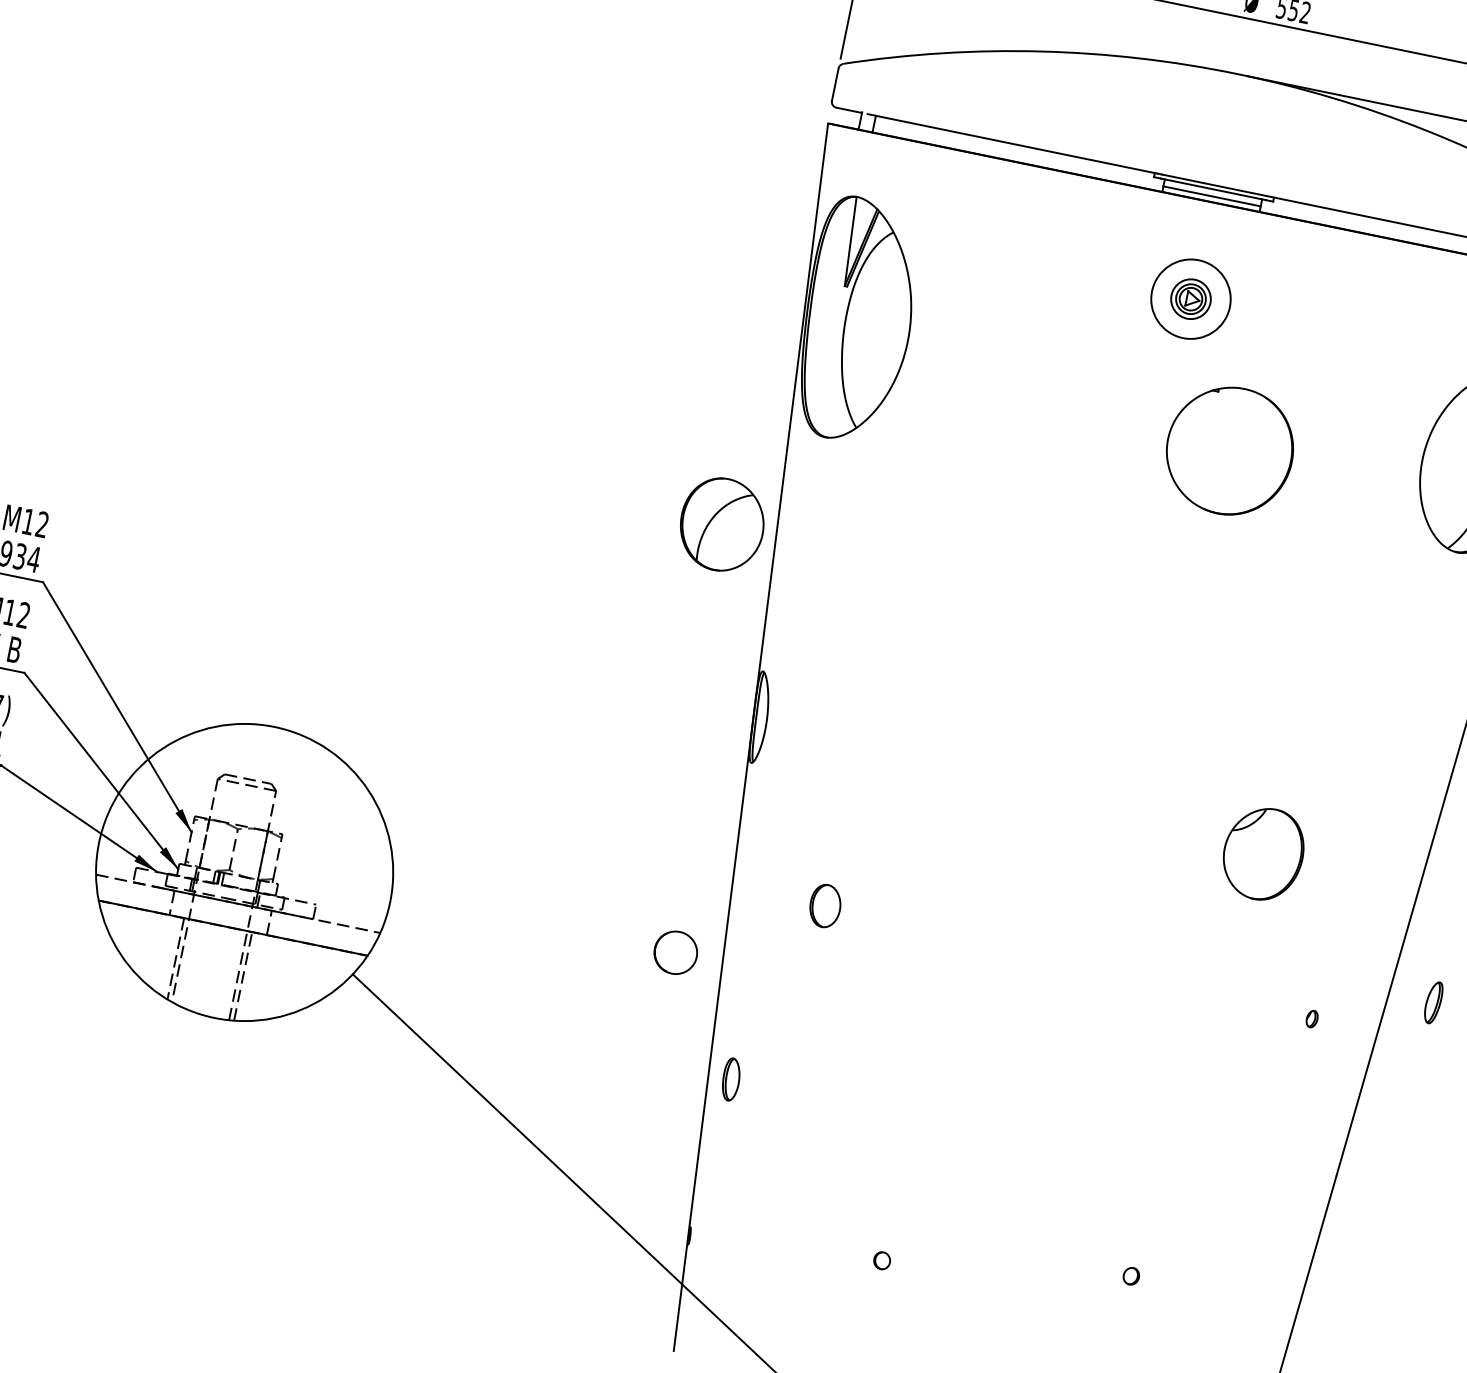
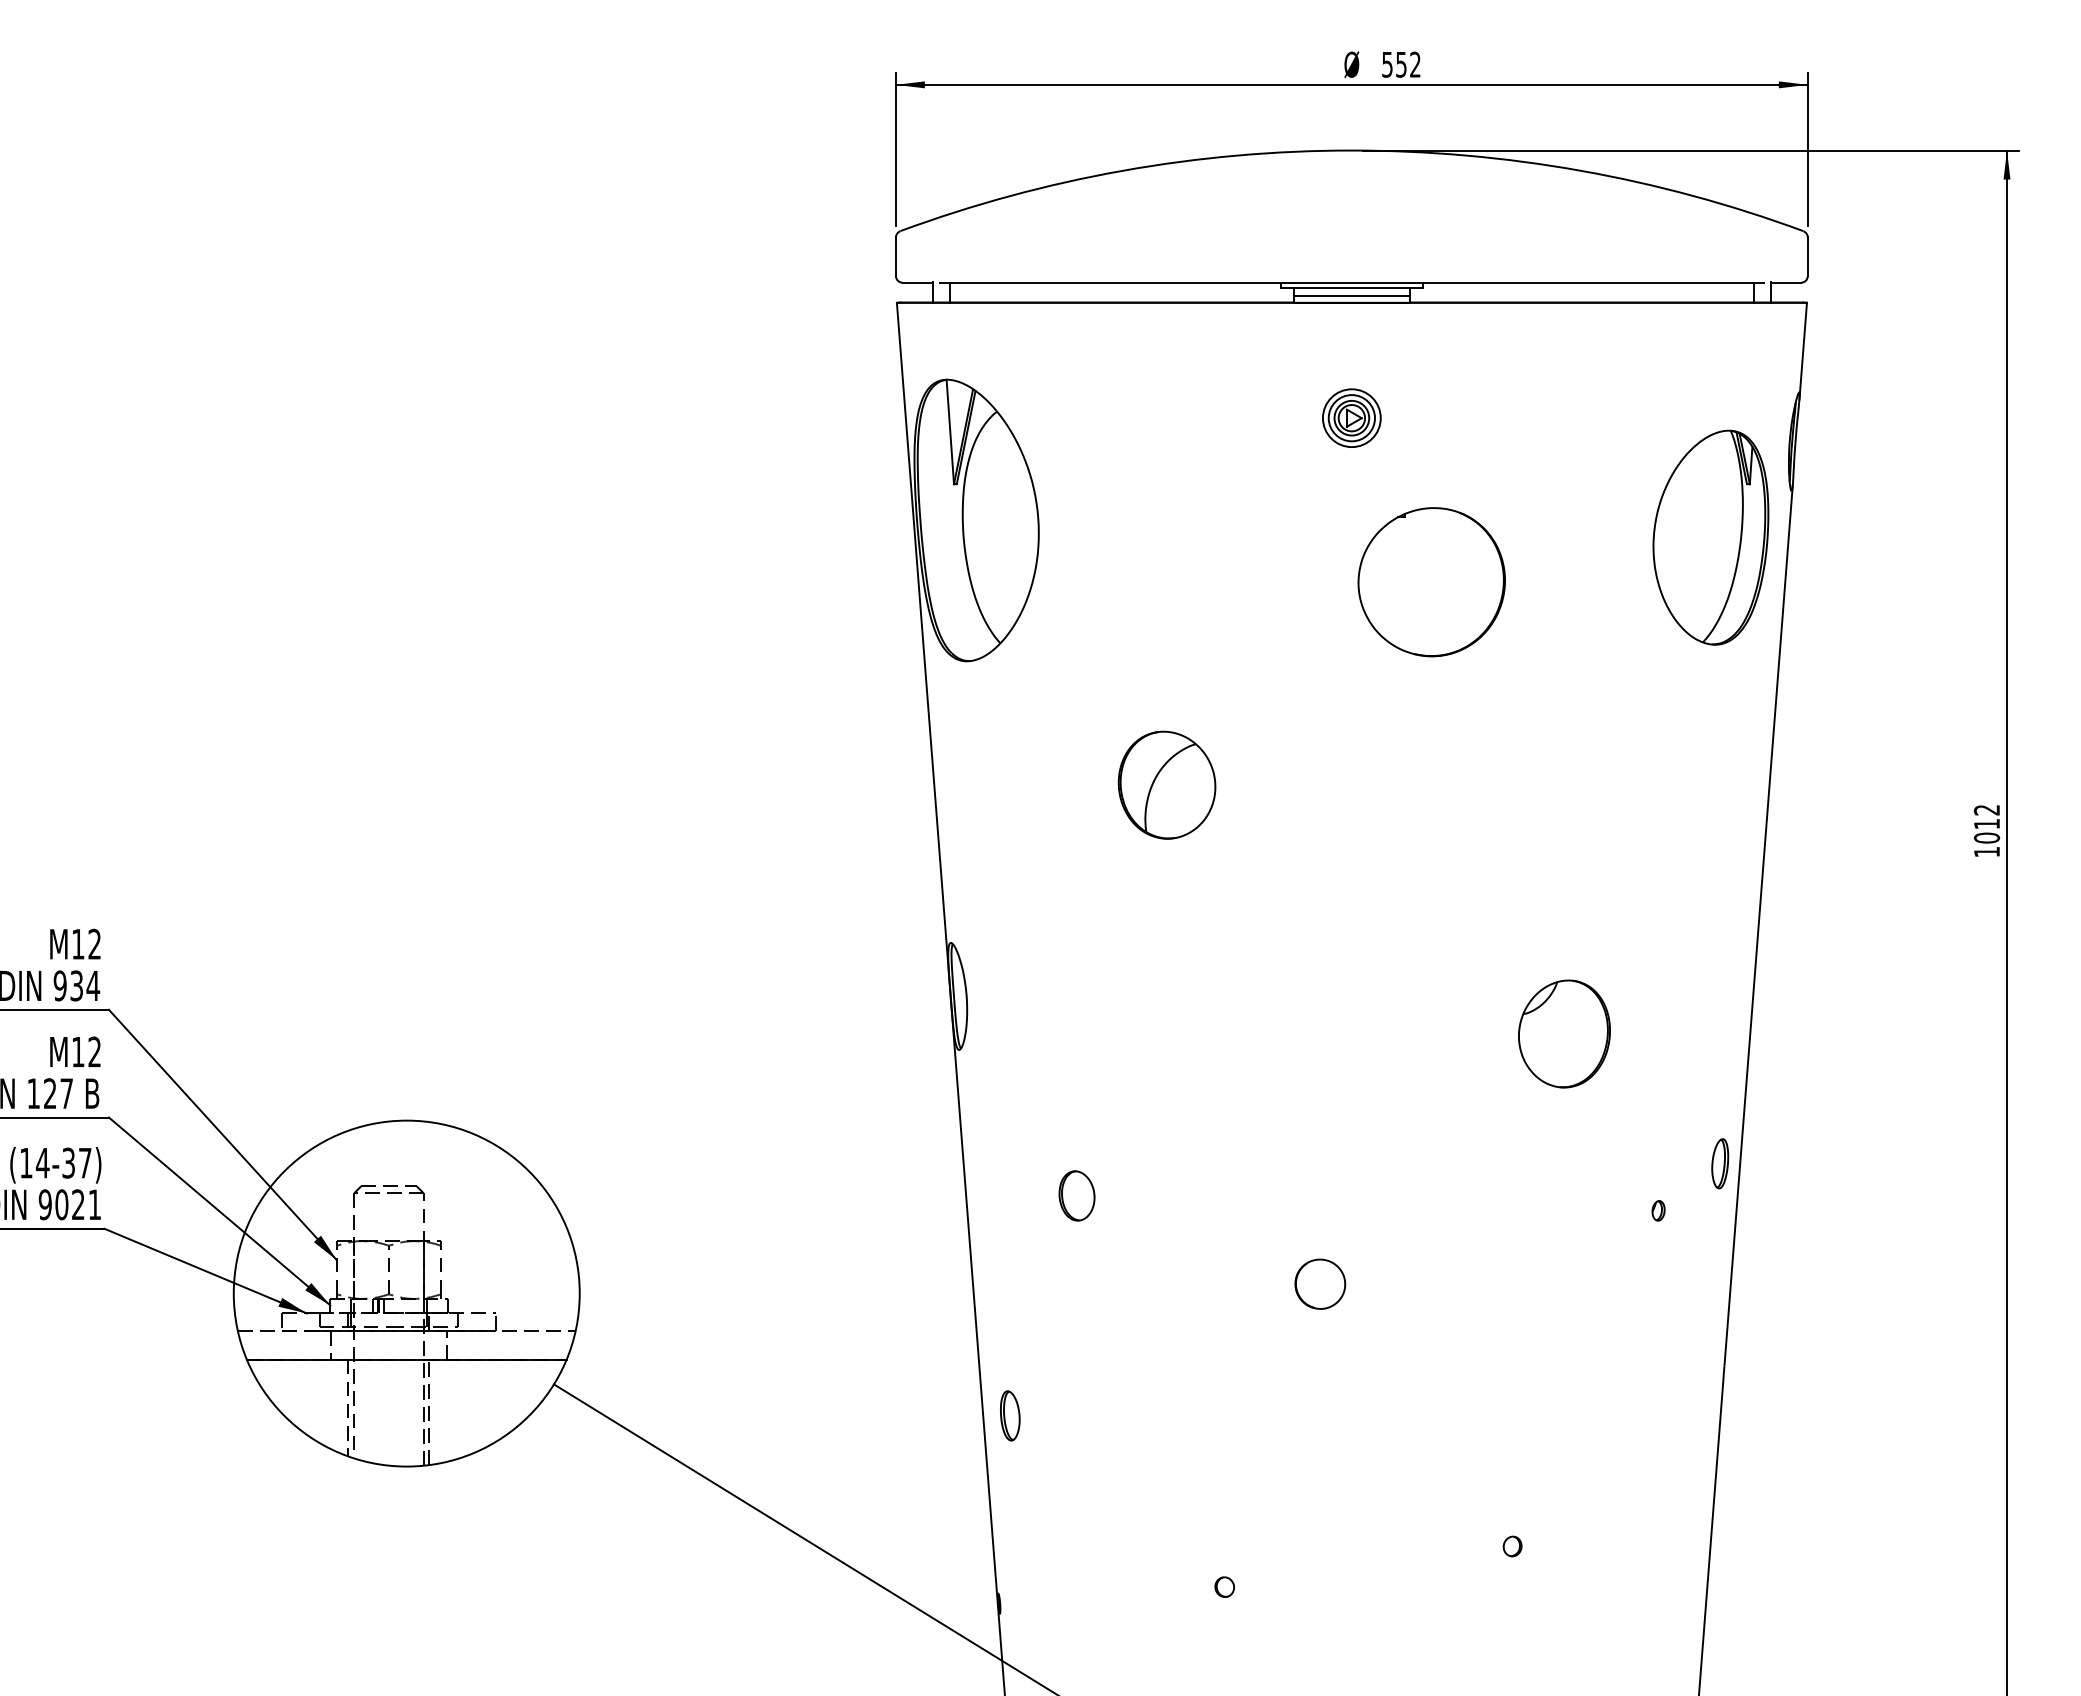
circle: (1190, 299) -> (1351, 418), size x0.62
part: (721, 524) -> (1166, 784), moved
part: (676, 952) -> (1320, 1283), moved
part: (1433, 1002) -> (1720, 1163), moved

